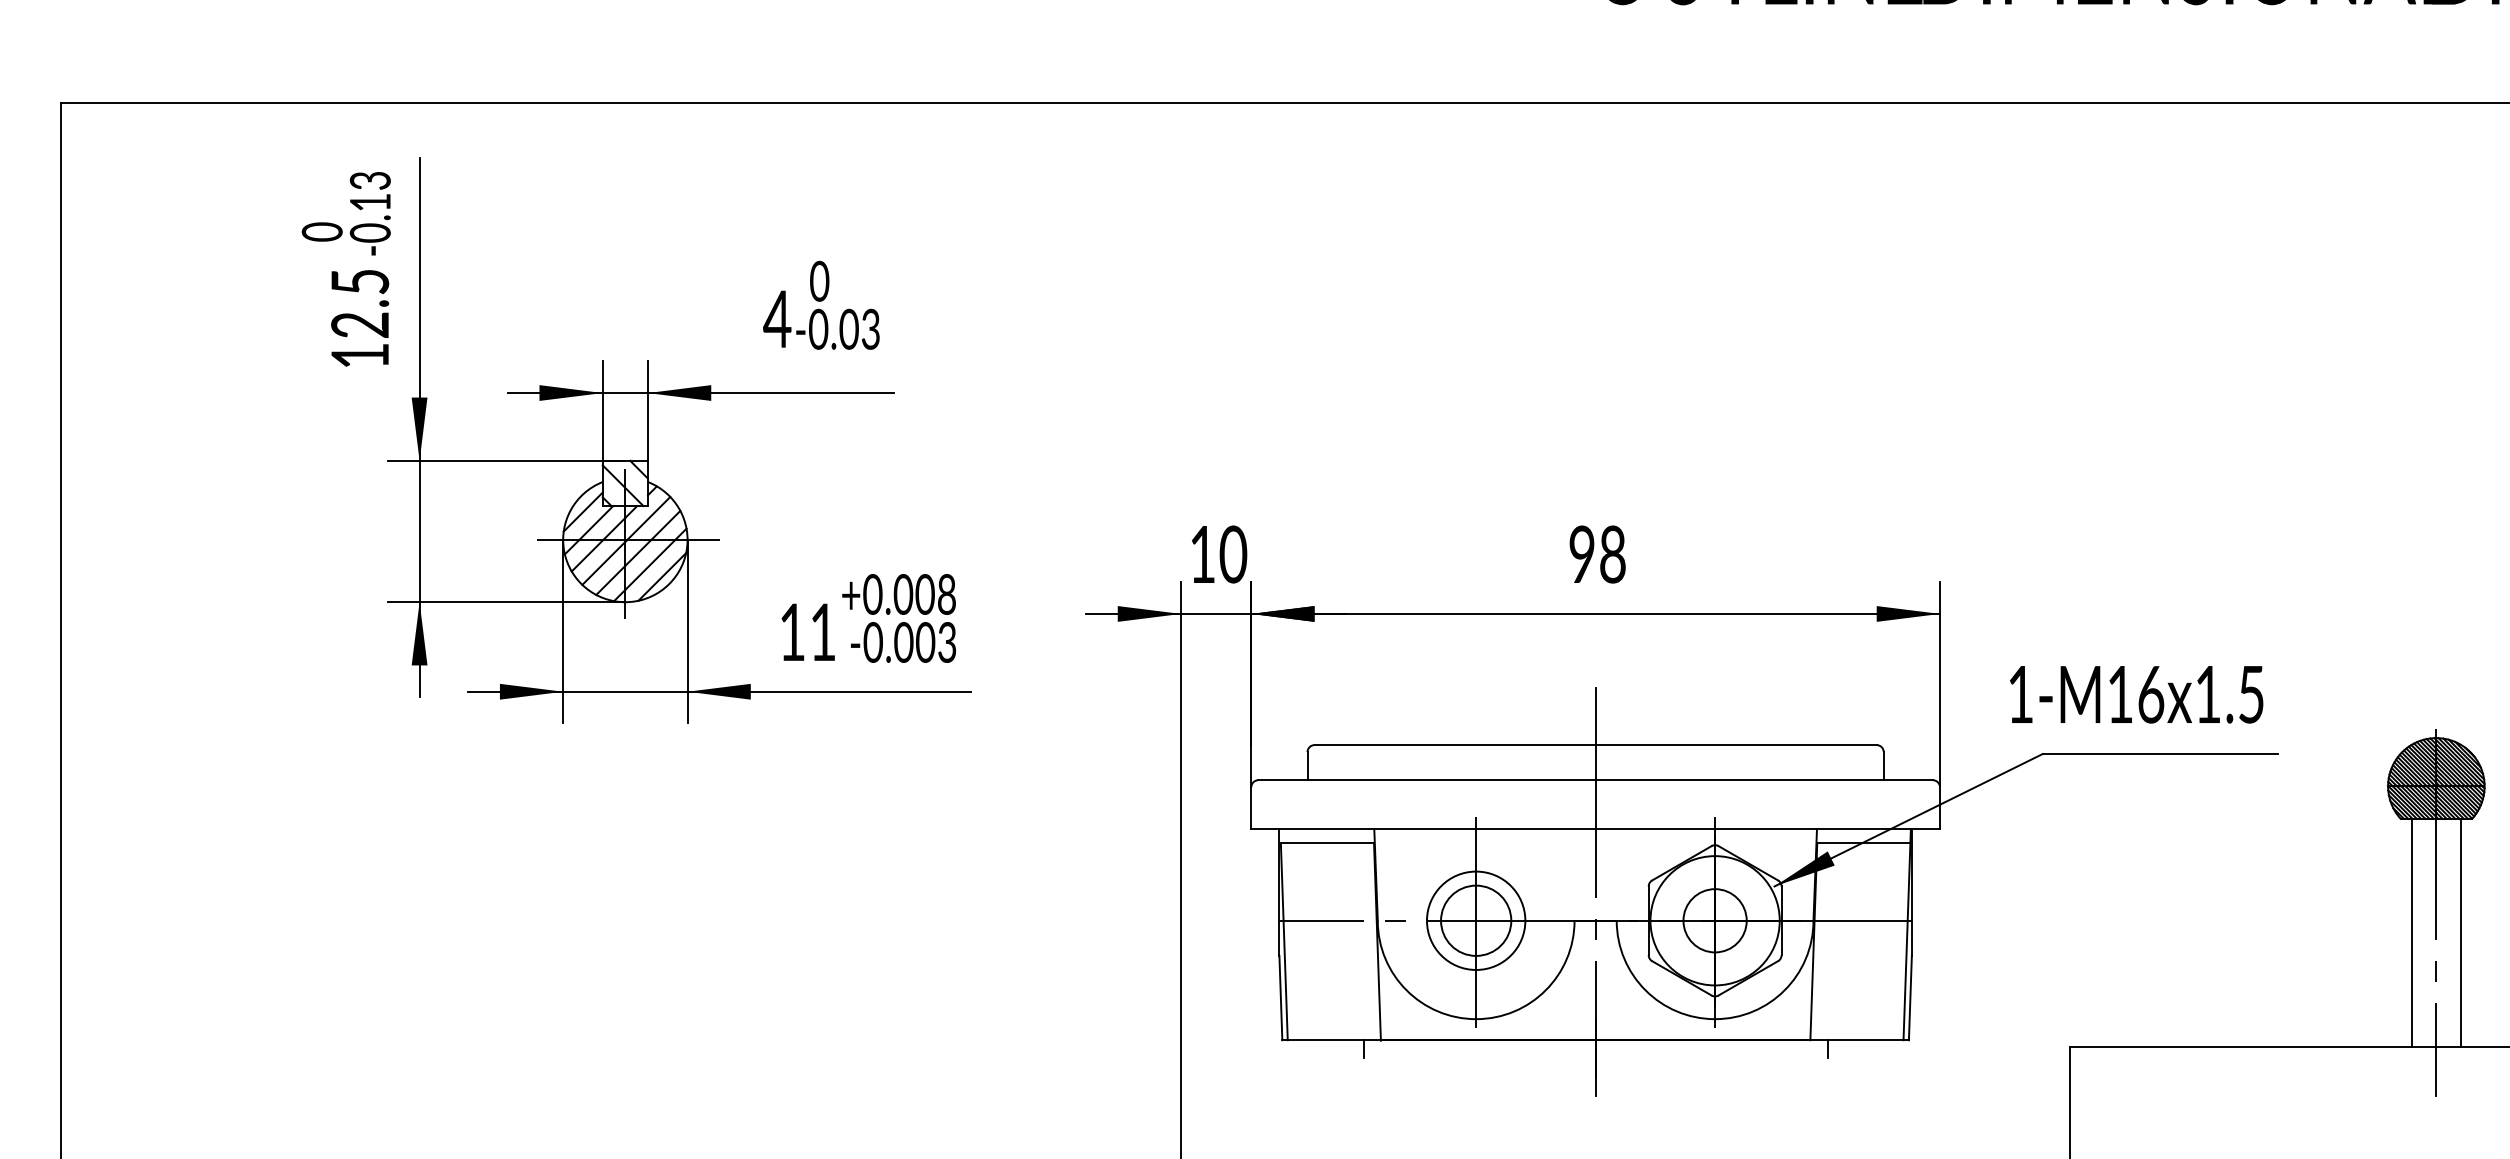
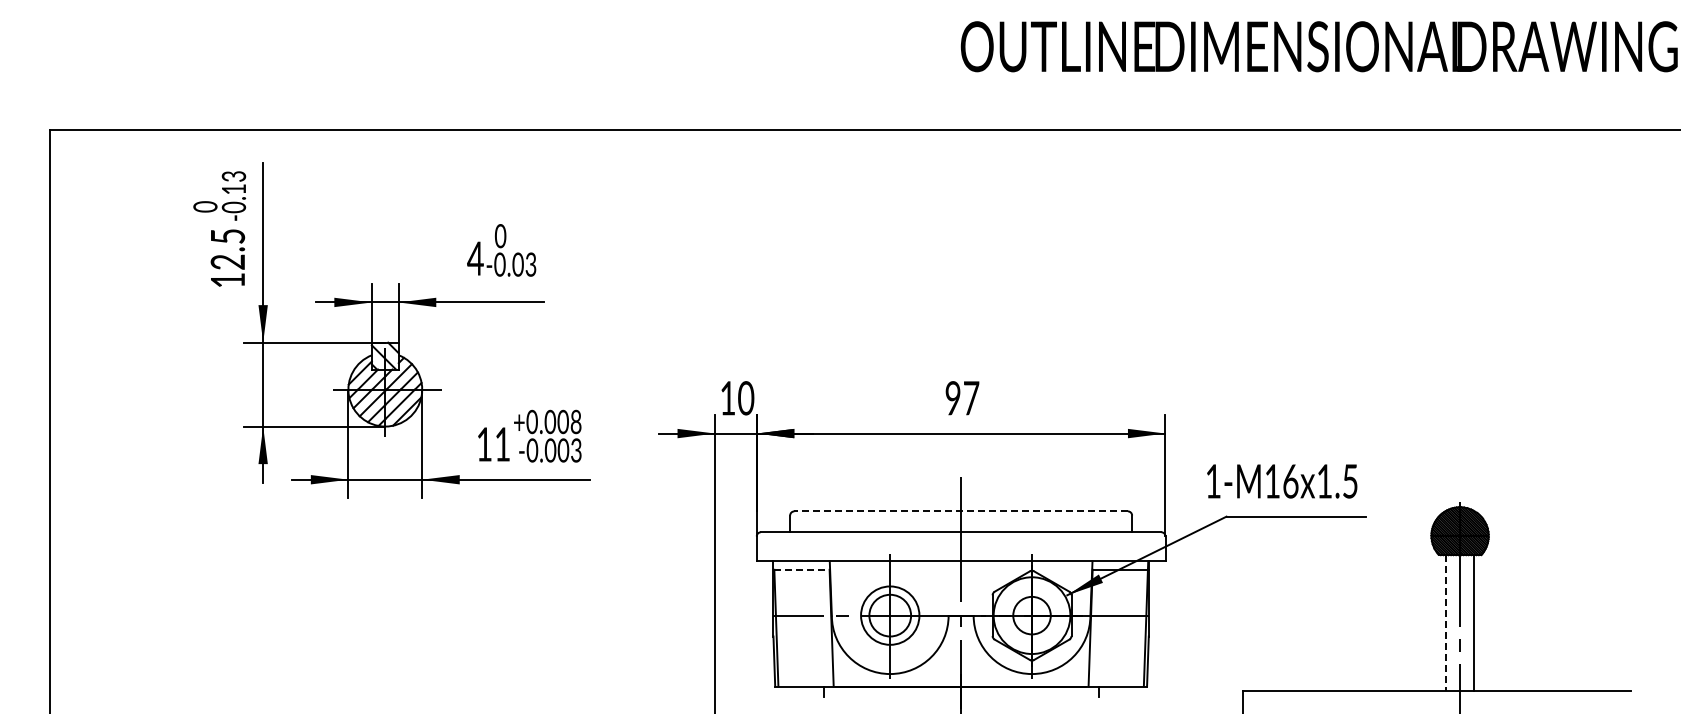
text: (1613, 554) -> (971, 398), 98 -> 97
line: (1596, 745) -> (961, 511), solid -> dashed
line: (1326, 843) -> (801, 569), solid -> dashed
line: (2411, 932) -> (1445, 622), solid -> dashed

